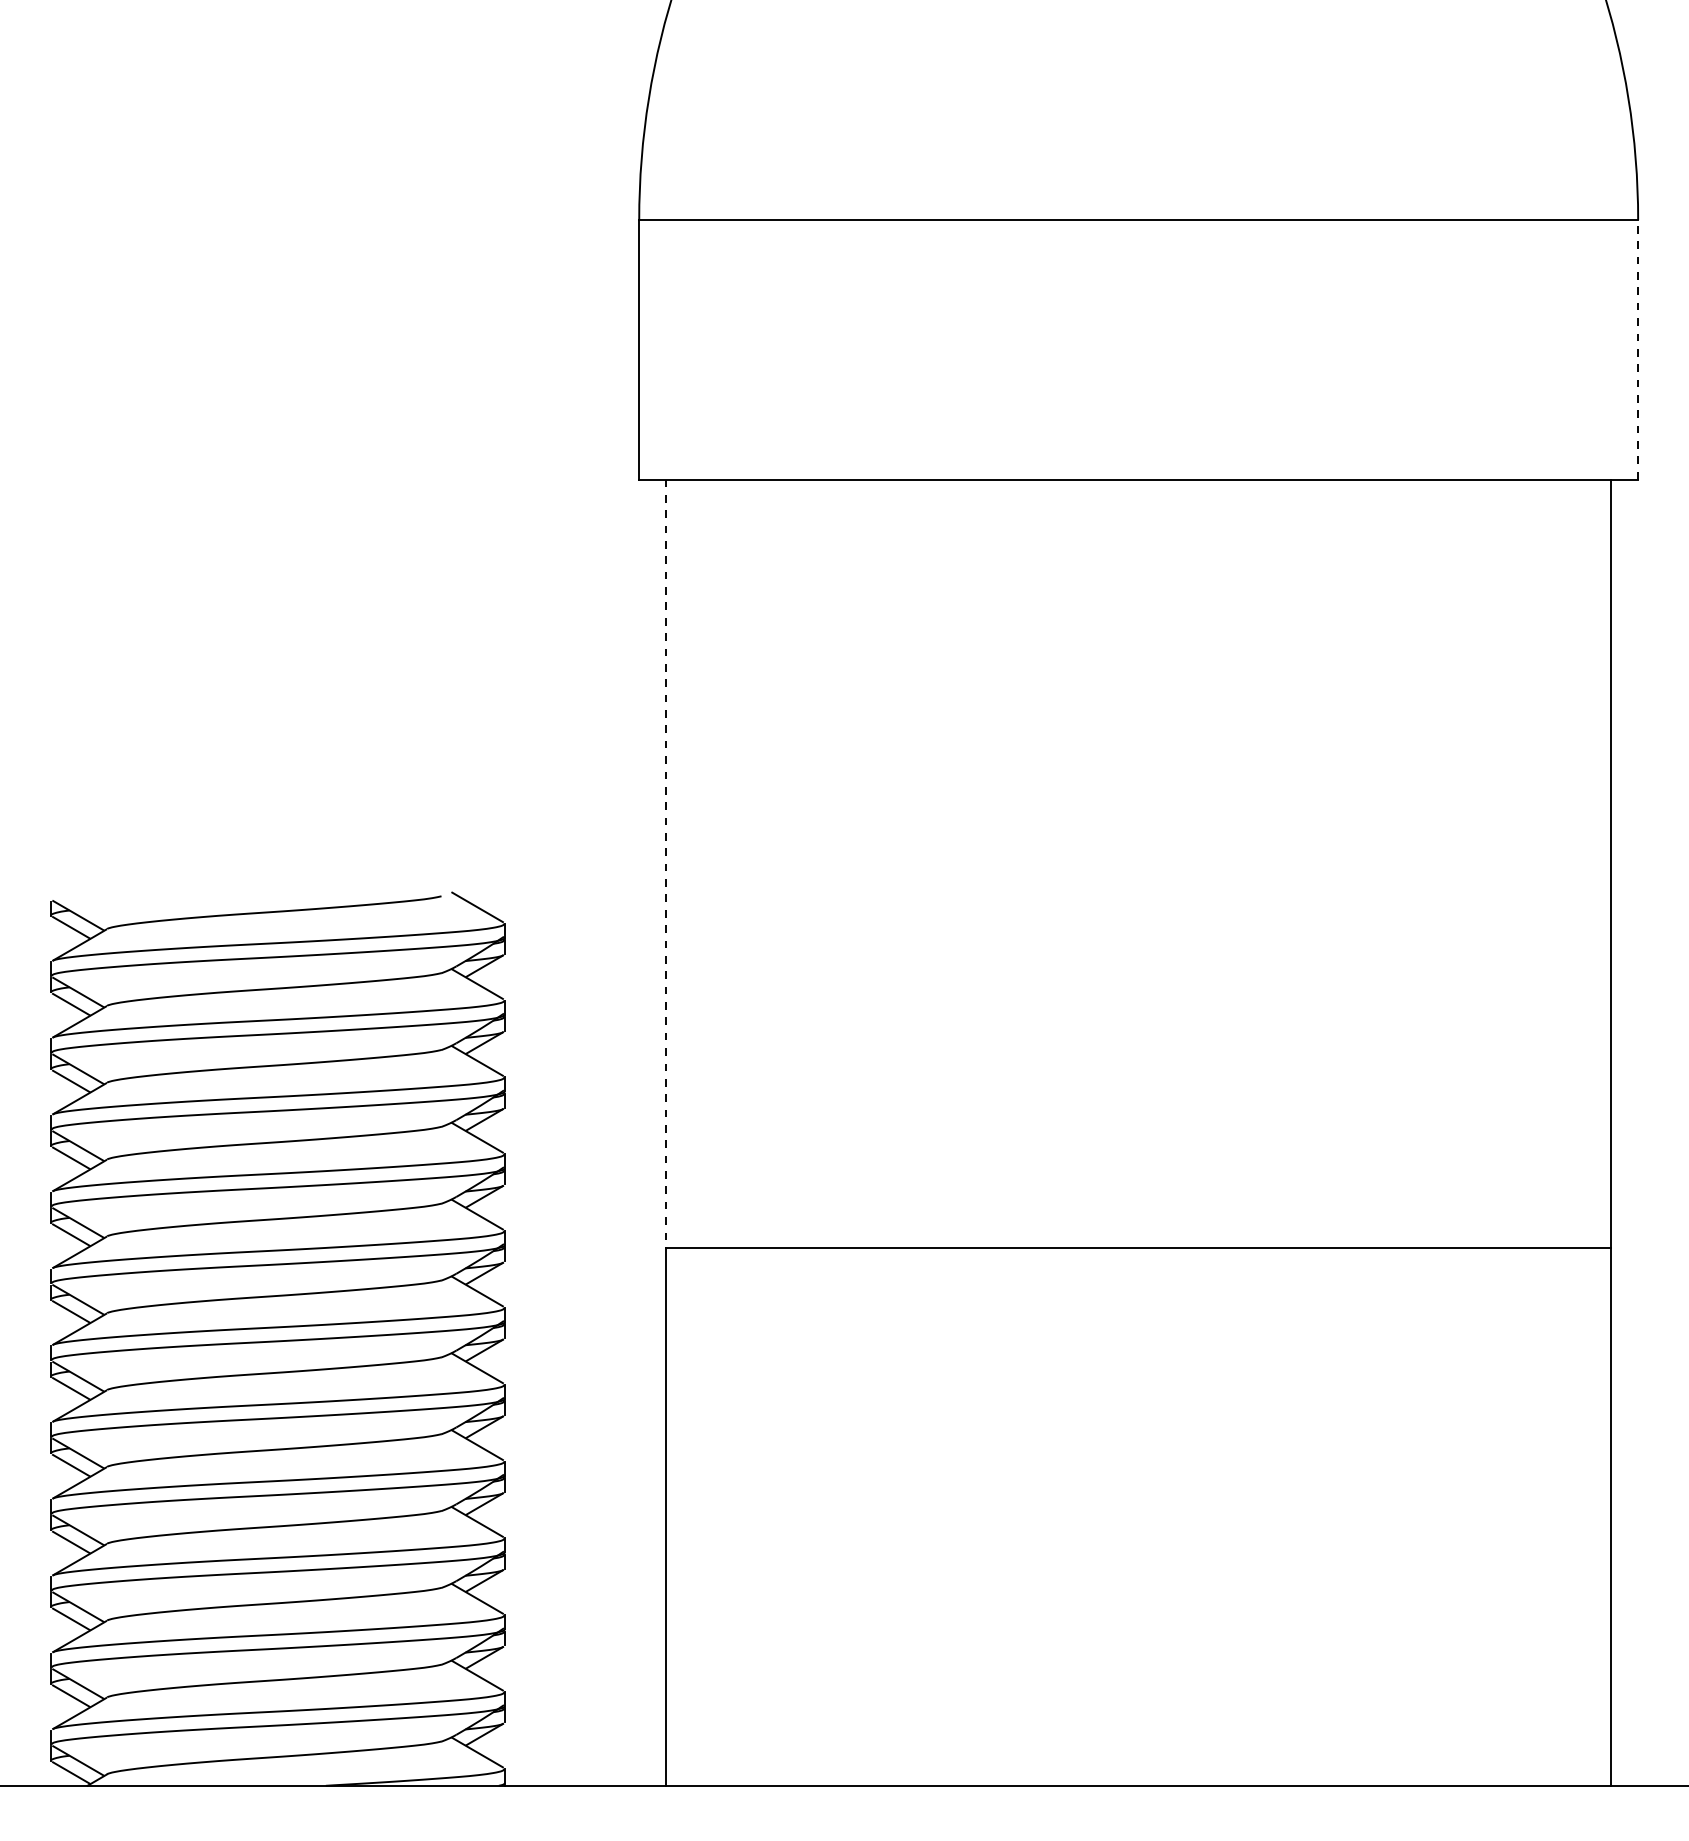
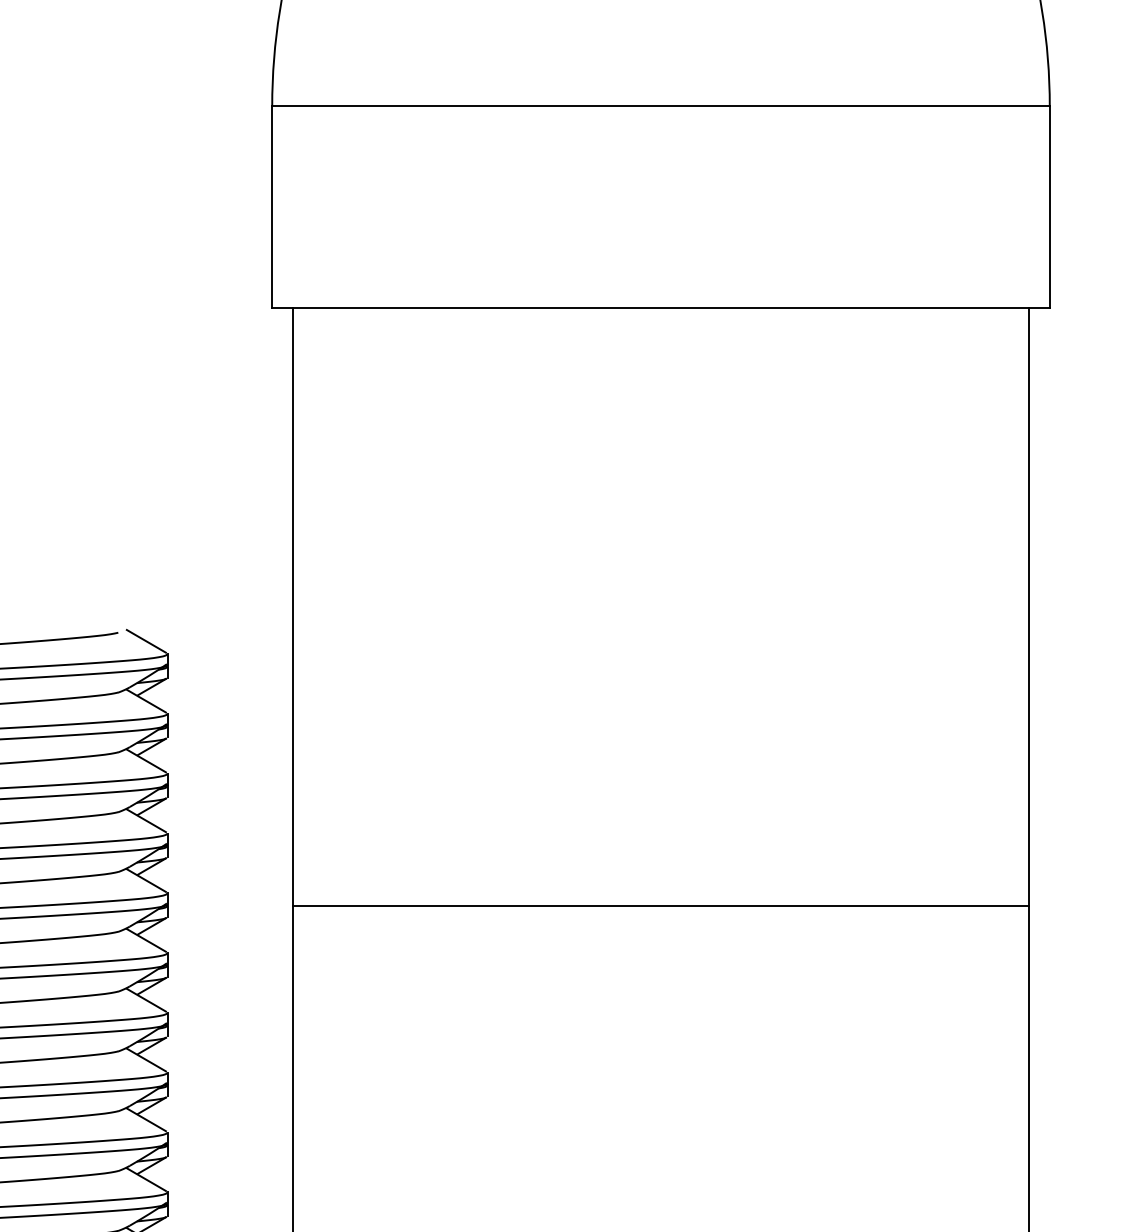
line: (1638, 349) -> (1050, 207), dashed -> solid
line: (666, 864) -> (293, 607), dashed -> solid

